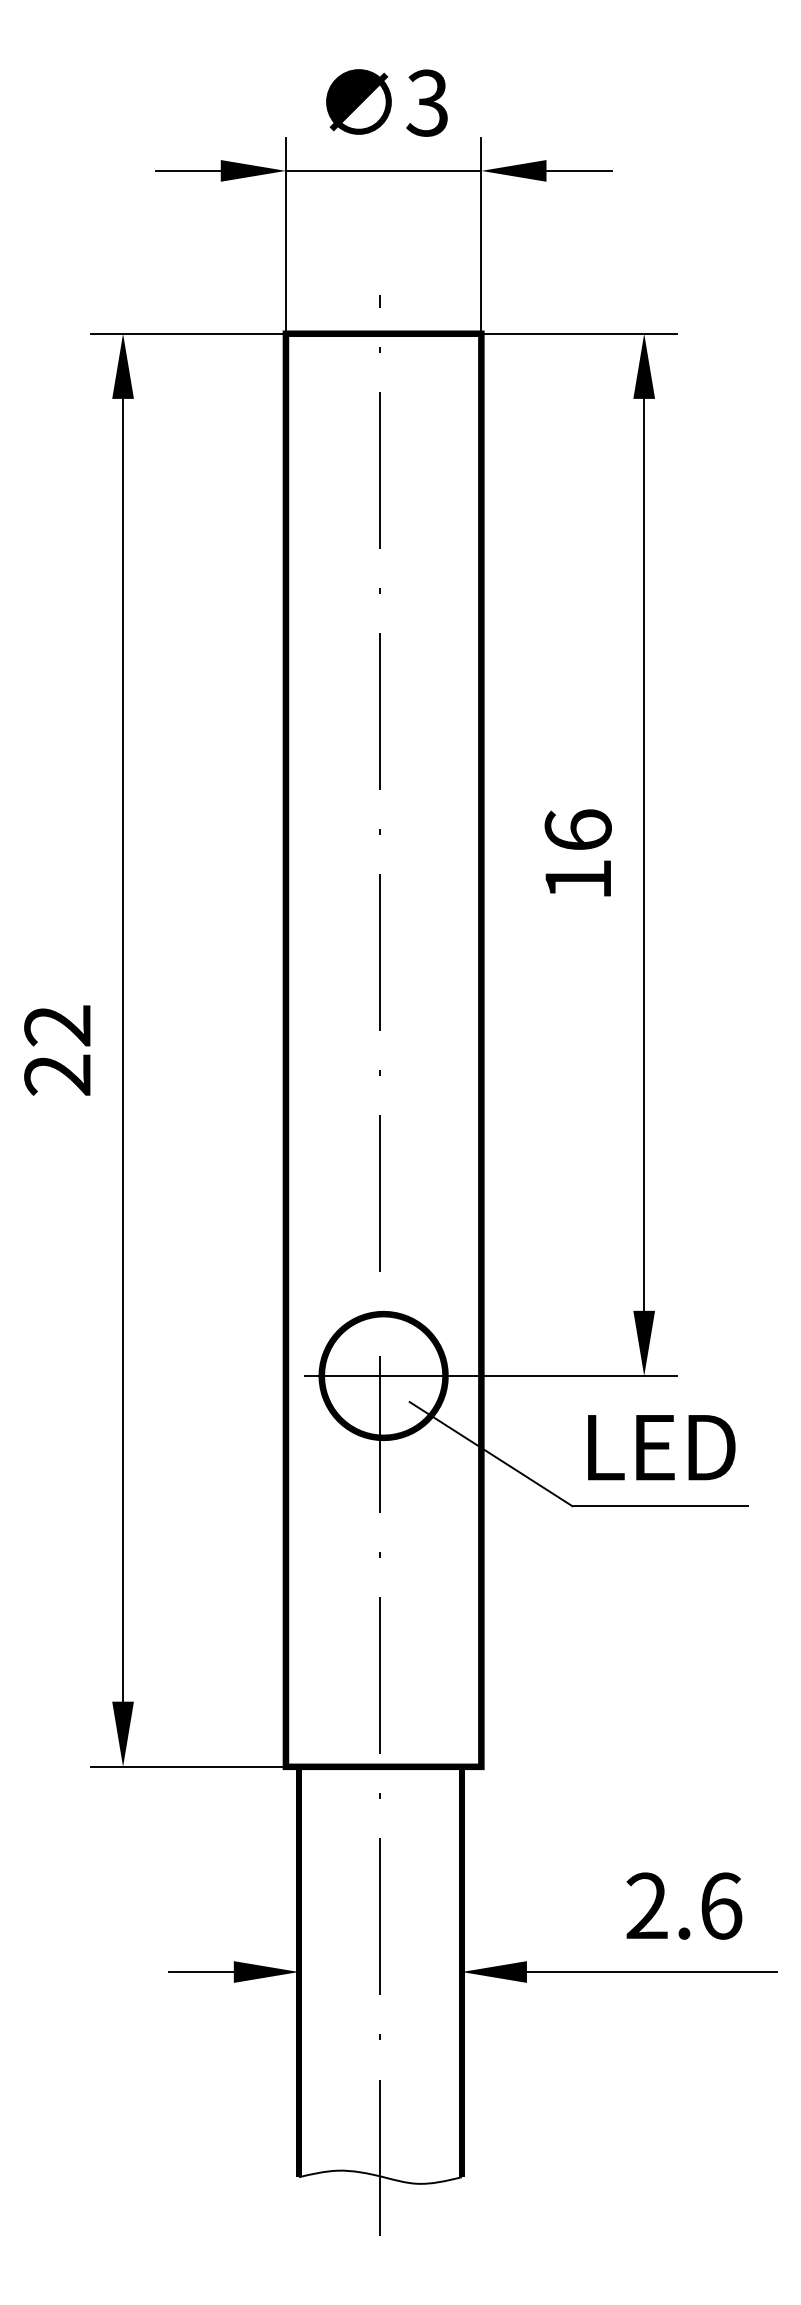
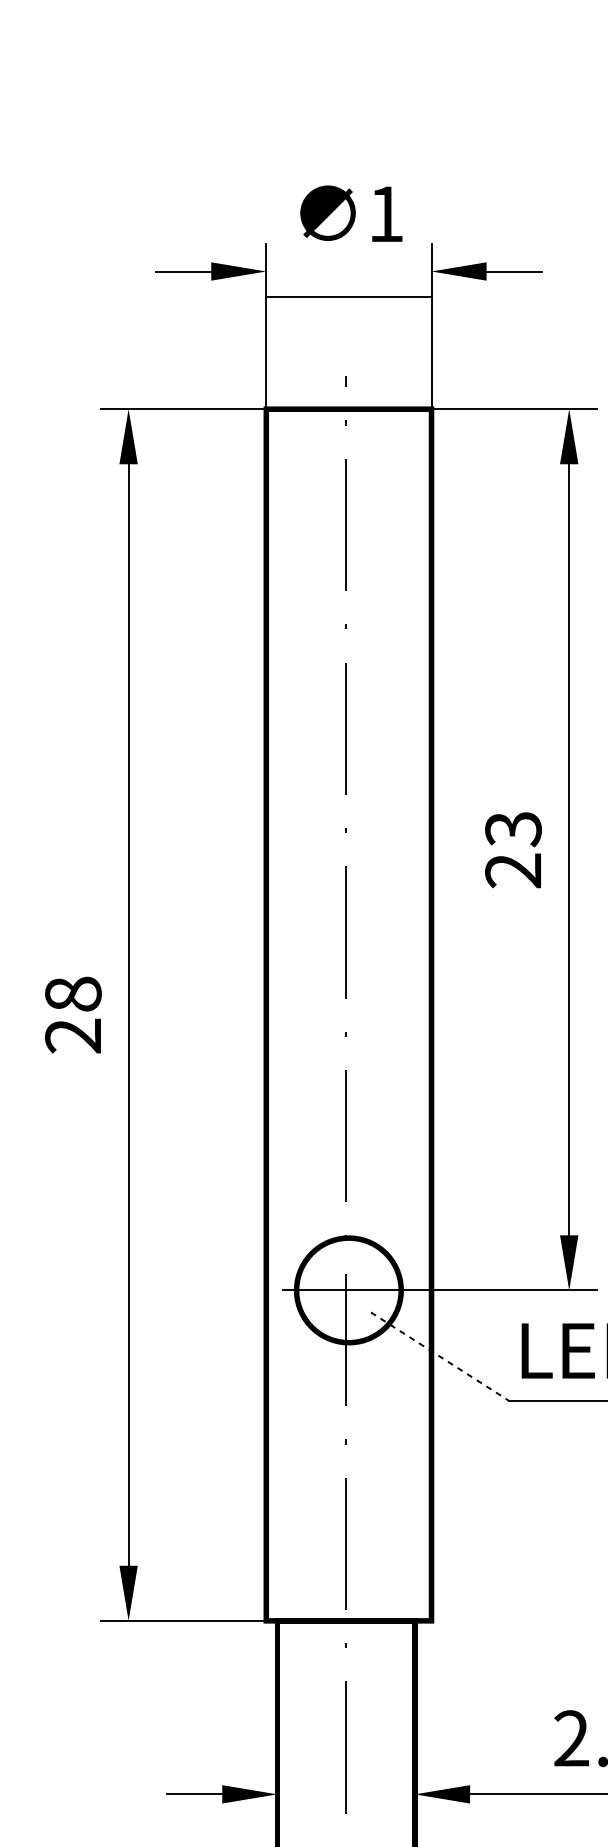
text: (426, 102) -> (385, 213), 3 -> 1
line: (383, 170) -> (348, 296), moved
text: (577, 854) -> (512, 849), 16 -> 23
text: (57, 1025) -> (73, 994), 22 -> 28
line: (491, 1454) -> (440, 1356), solid -> dashed

